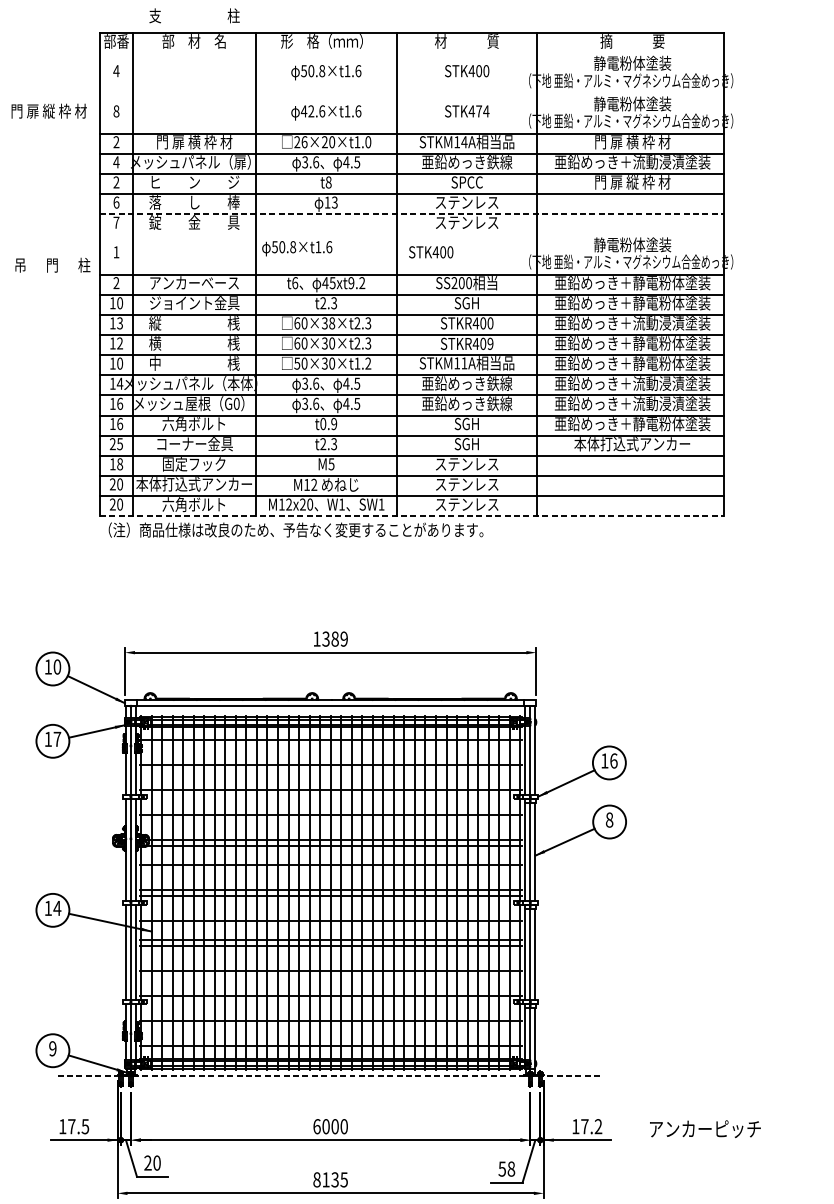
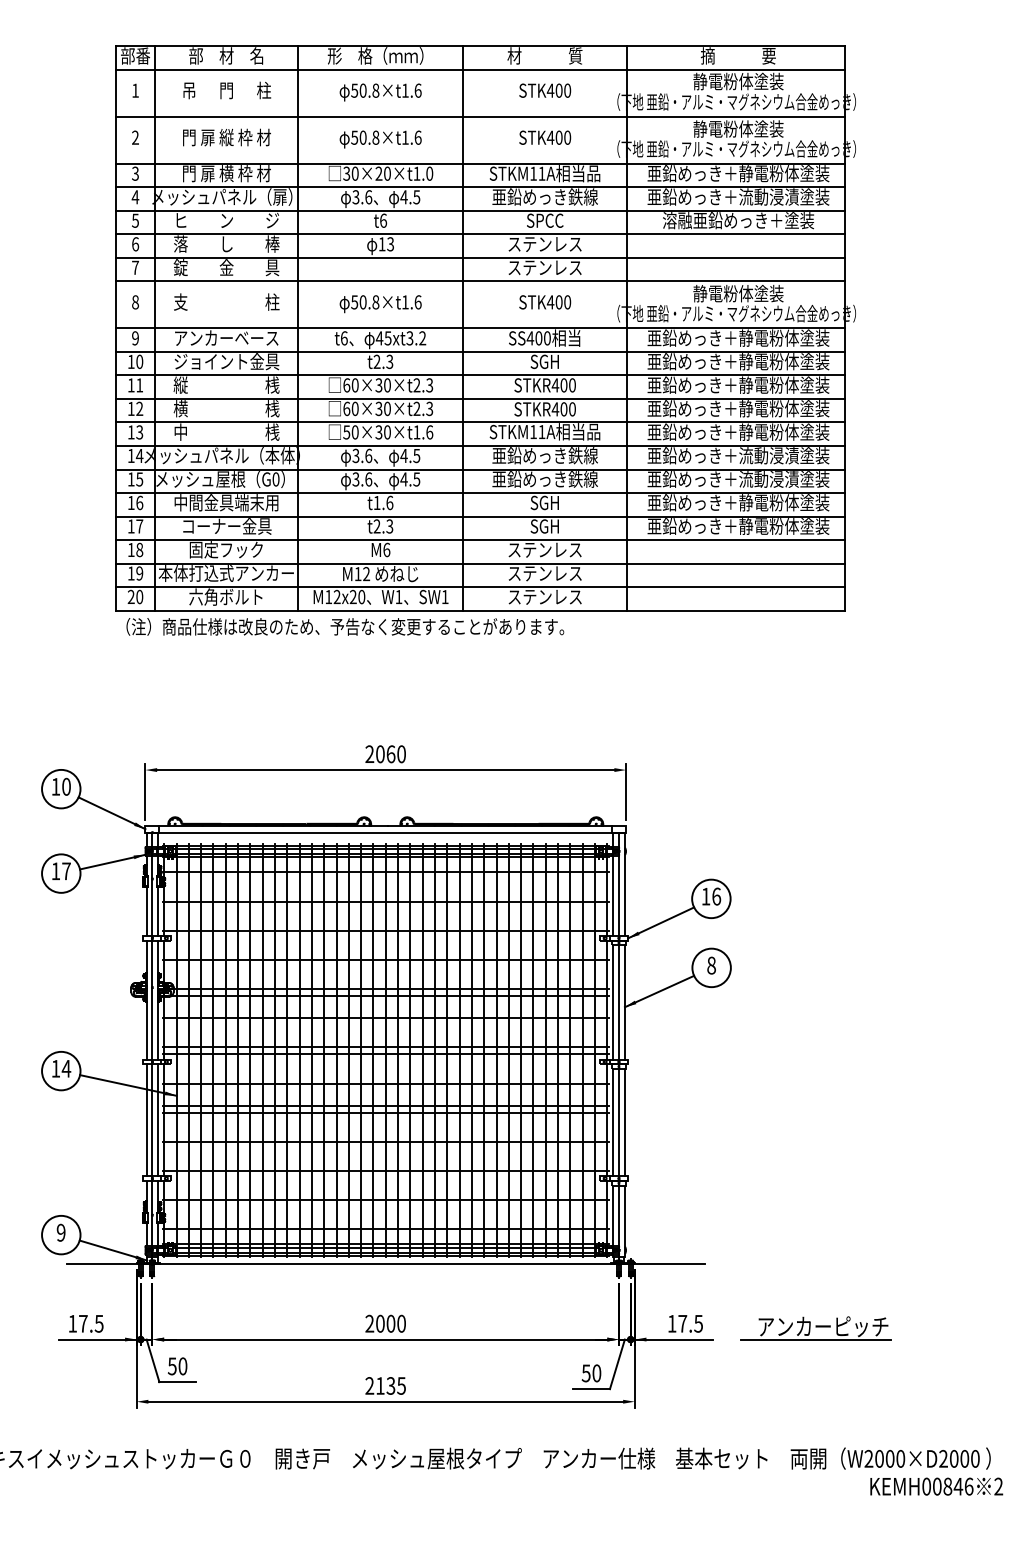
text: (194, 15) -> (226, 301), moved
line: (410, 52) -> (479, 69), added
text: (116, 70) -> (135, 90), 4 -> 1
line: (410, 93) -> (479, 116), added
text: (48, 111) -> (226, 137), moved
text: (116, 111) -> (135, 137), 8 -> 2
text: (312, 111) -> (364, 137), 42.6×t1.6 -> 50.8×t1.6
text: (482, 111) -> (563, 137), STK474 -> STK400
text: (116, 142) -> (135, 173), 2 -> 3
text: (300, 142) -> (350, 173), 26×20×t1.0 -> 30×20×t1.0
text: (463, 142) -> (541, 173), STKM14A -> STKM11A
text: (632, 142) -> (738, 173), 門 扉 横 枠 材 -> 亜鉛めっき＋静電粉体塗装
text: (116, 182) -> (135, 220), 2 -> 5
text: (328, 182) -> (383, 220), t8 -> t6
text: (632, 182) -> (738, 220), 門 扉 縦 枠 材 -> 溶融亜鉛めっき＋塗装
line: (411, 213) -> (480, 257), dashed -> solid
line: (410, 234) -> (479, 281), added
text: (297, 249) -> (380, 304), moved
text: (116, 252) -> (135, 302), 1 -> 8
text: (431, 252) -> (545, 302), moved
text: (53, 265) -> (227, 90), moved
text: (116, 283) -> (135, 338), 2 -> 9
text: (351, 283) -> (409, 338), 45xt9.2 -> 45xt3.2
text: (454, 283) -> (530, 338), SS200 -> SS400
text: (658, 322) -> (768, 384), 亜鉛めっき＋流動浸漬塗装 -> 亜鉛めっき＋静電粉体塗装
text: (119, 323) -> (139, 385), 13 -> 11
text: (332, 323) -> (387, 385), 60×38×t2.3 -> 60×30×t2.3
text: (490, 344) -> (572, 409), STKR409 -> STKR400
text: (119, 363) -> (139, 432), 10 -> 13
text: (368, 363) -> (429, 432), 50×30×t1.2 -> 50×30×t1.6
text: (119, 403) -> (139, 479), 16 -> 15
text: (194, 423) -> (226, 502), 六角ボルト -> 中間金具端末用
text: (328, 423) -> (383, 502), t0.9 -> t1.6
text: (116, 444) -> (135, 526), 25 -> 17
text: (632, 444) -> (738, 526), 本体打込式アンカー -> 亜鉛めっき＋静電粉体塗装
text: (331, 463) -> (386, 549), M5 -> M6
text: (116, 484) -> (135, 573), 20 -> 19
line: (411, 516) -> (480, 610), dashed -> solid
text: (330, 639) -> (385, 754), 1389 -> 2060
line: (331, 1075) -> (386, 1264), dashed -> solid
text: (316, 1126) -> (369, 1323), 6000 -> 2000
text: (598, 1126) -> (698, 1323), 17.2 -> 17.5
line: (698, 1140) -> (815, 1339), added
text: (147, 1163) -> (171, 1366), 20 -> 50
text: (511, 1169) -> (596, 1373), 58 -> 50
text: (316, 1179) -> (369, 1385), 8135 -> 2135

